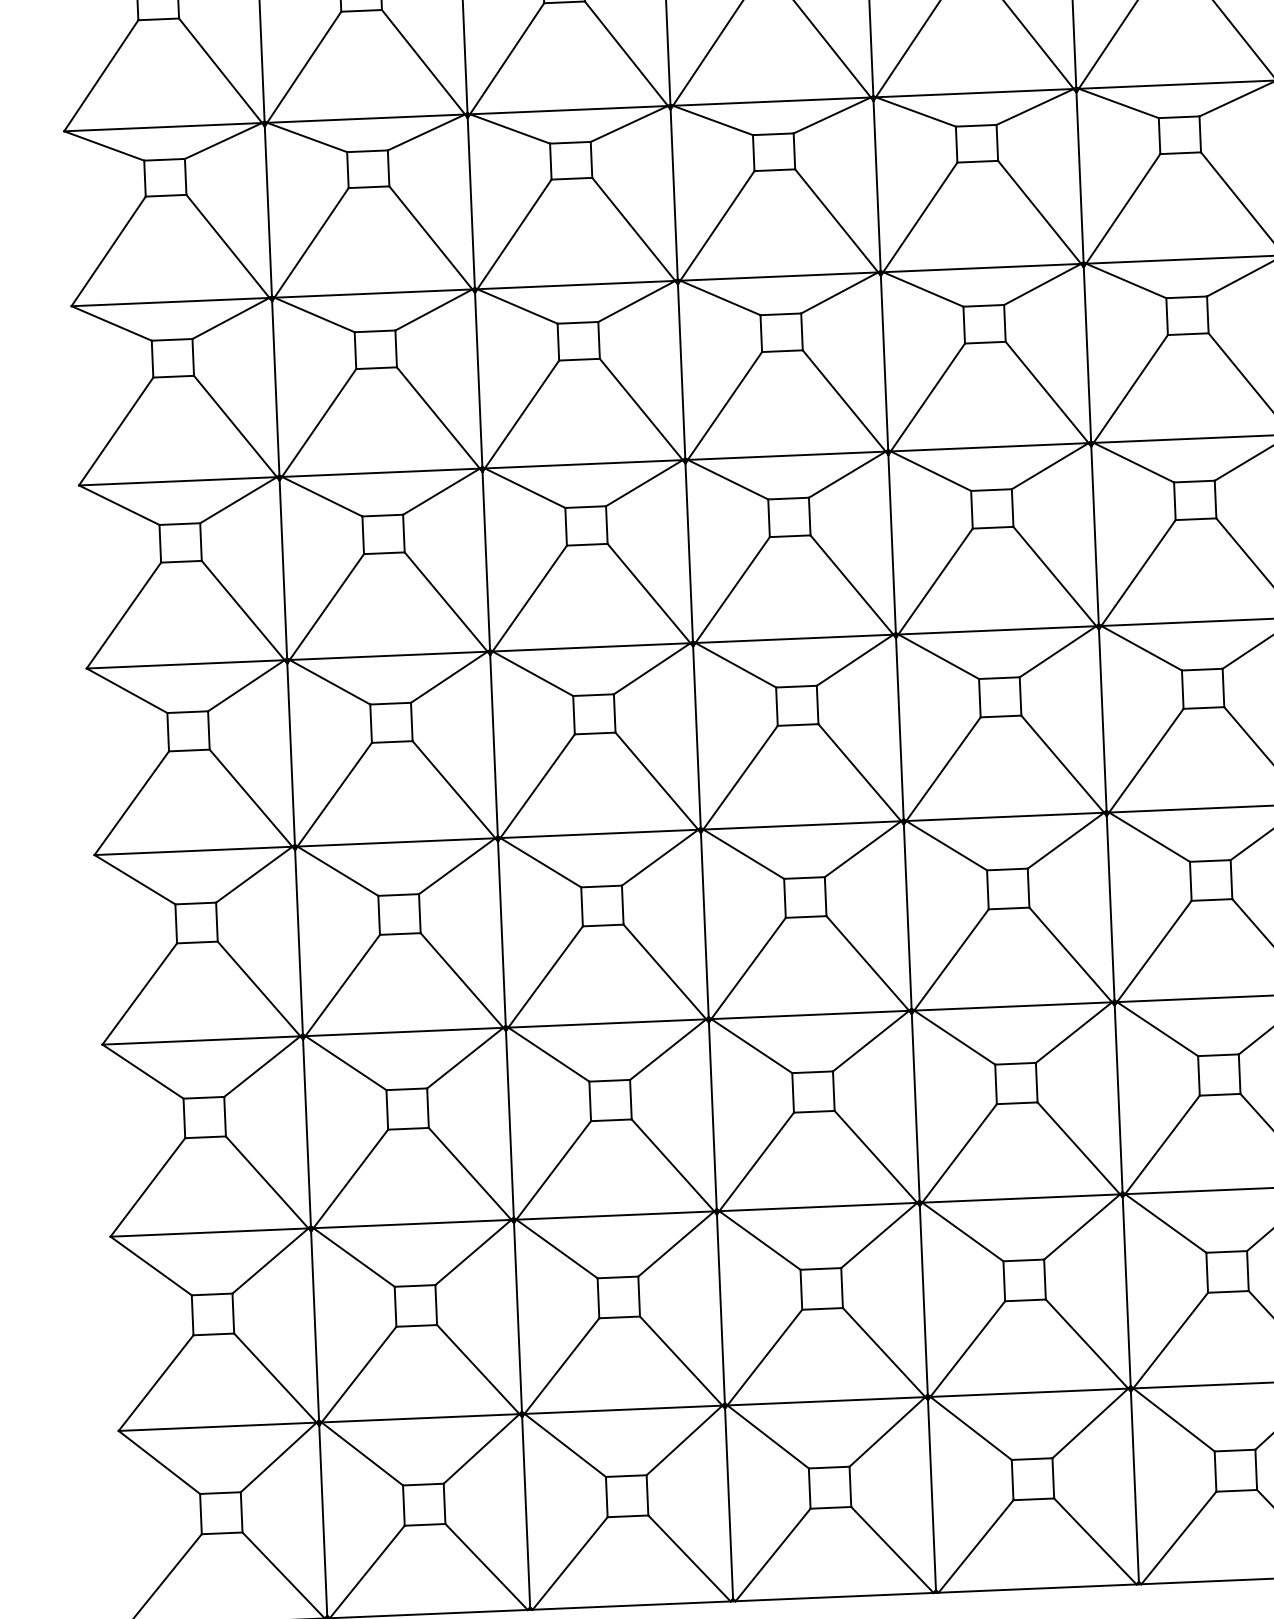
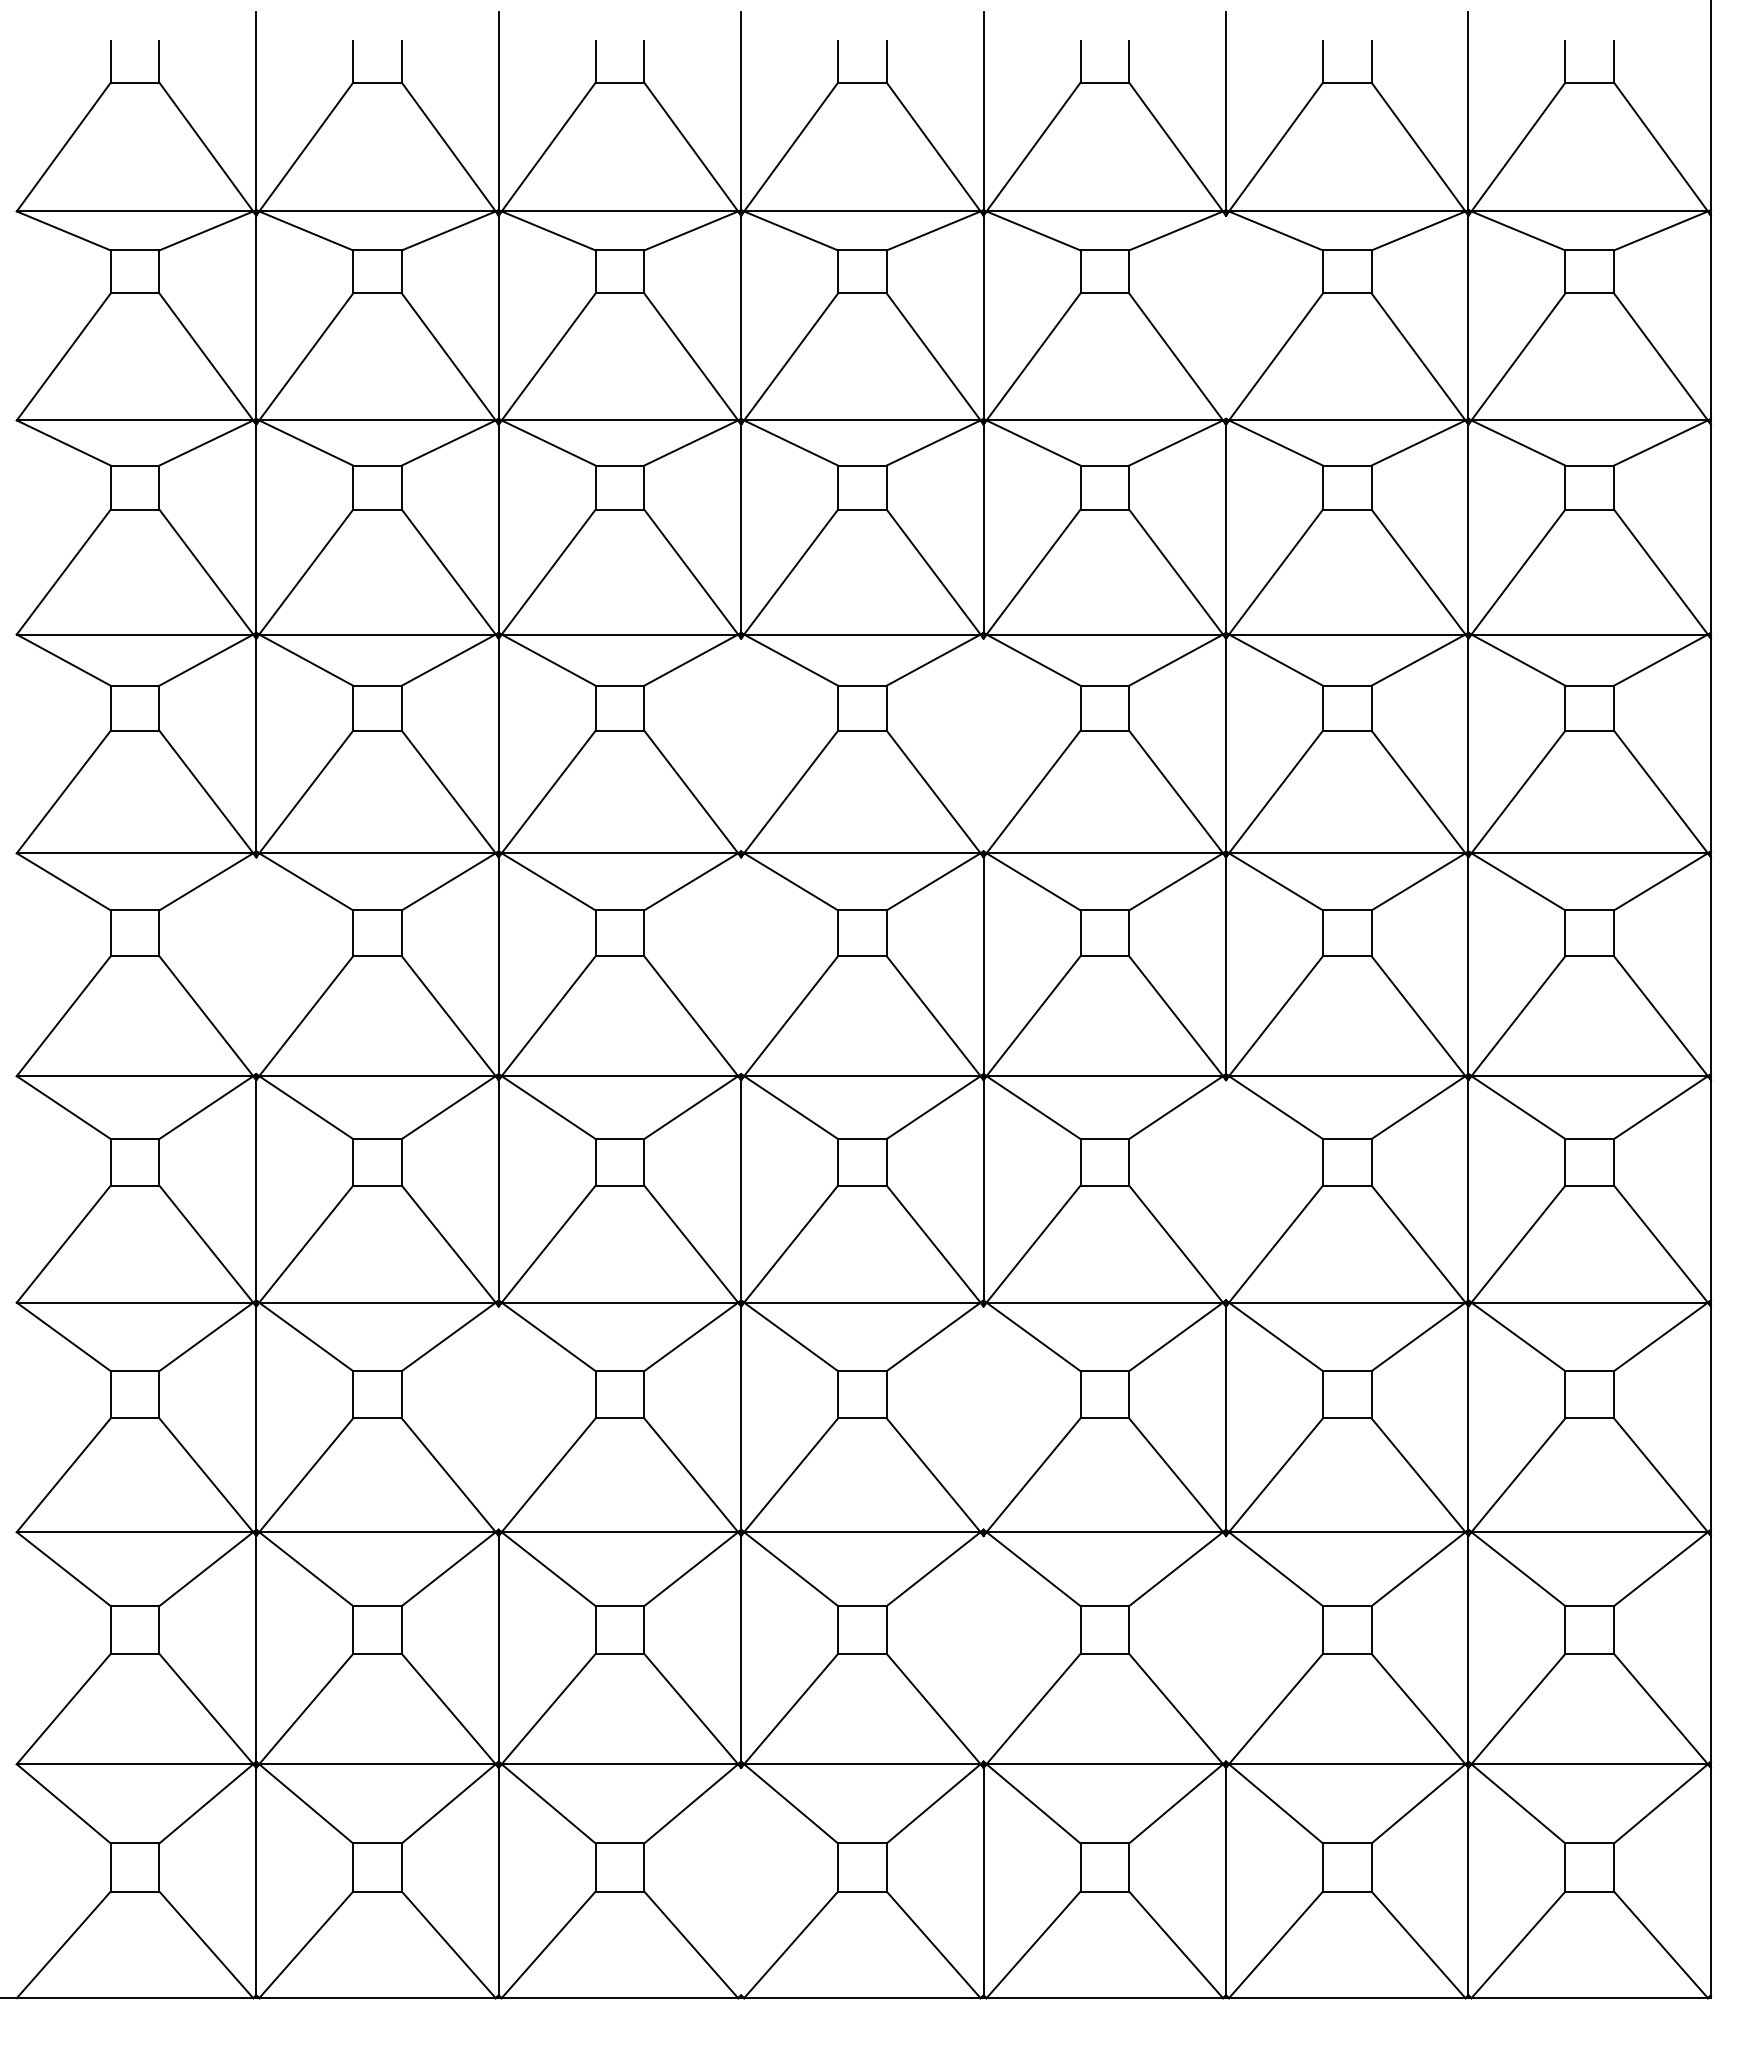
line: (1080, 176) -> (1226, 316), removed
line: (892, 543) -> (983, 744), removed
line: (689, 552) -> (741, 744), removed
line: (697, 736) -> (741, 965), removed
line: (291, 754) -> (256, 965), removed
line: (1111, 908) -> (1226, 1190), removed
line: (915, 1106) -> (983, 1417), removed
line: (509, 1123) -> (498, 1417), removed
line: (1127, 1291) -> (1226, 1648), removed
line: (923, 1300) -> (983, 1648), removed
line: (729, 1503) -> (741, 1881), removed

